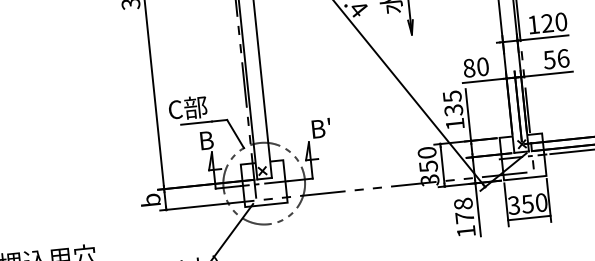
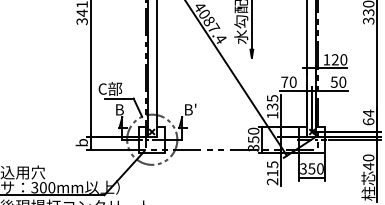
text: (562, 57) -> (342, 81), 56 -> 50
text: (468, 67) -> (284, 81), 80 -> 70
text: (464, 218) -> (272, 173), 178 -> 215

